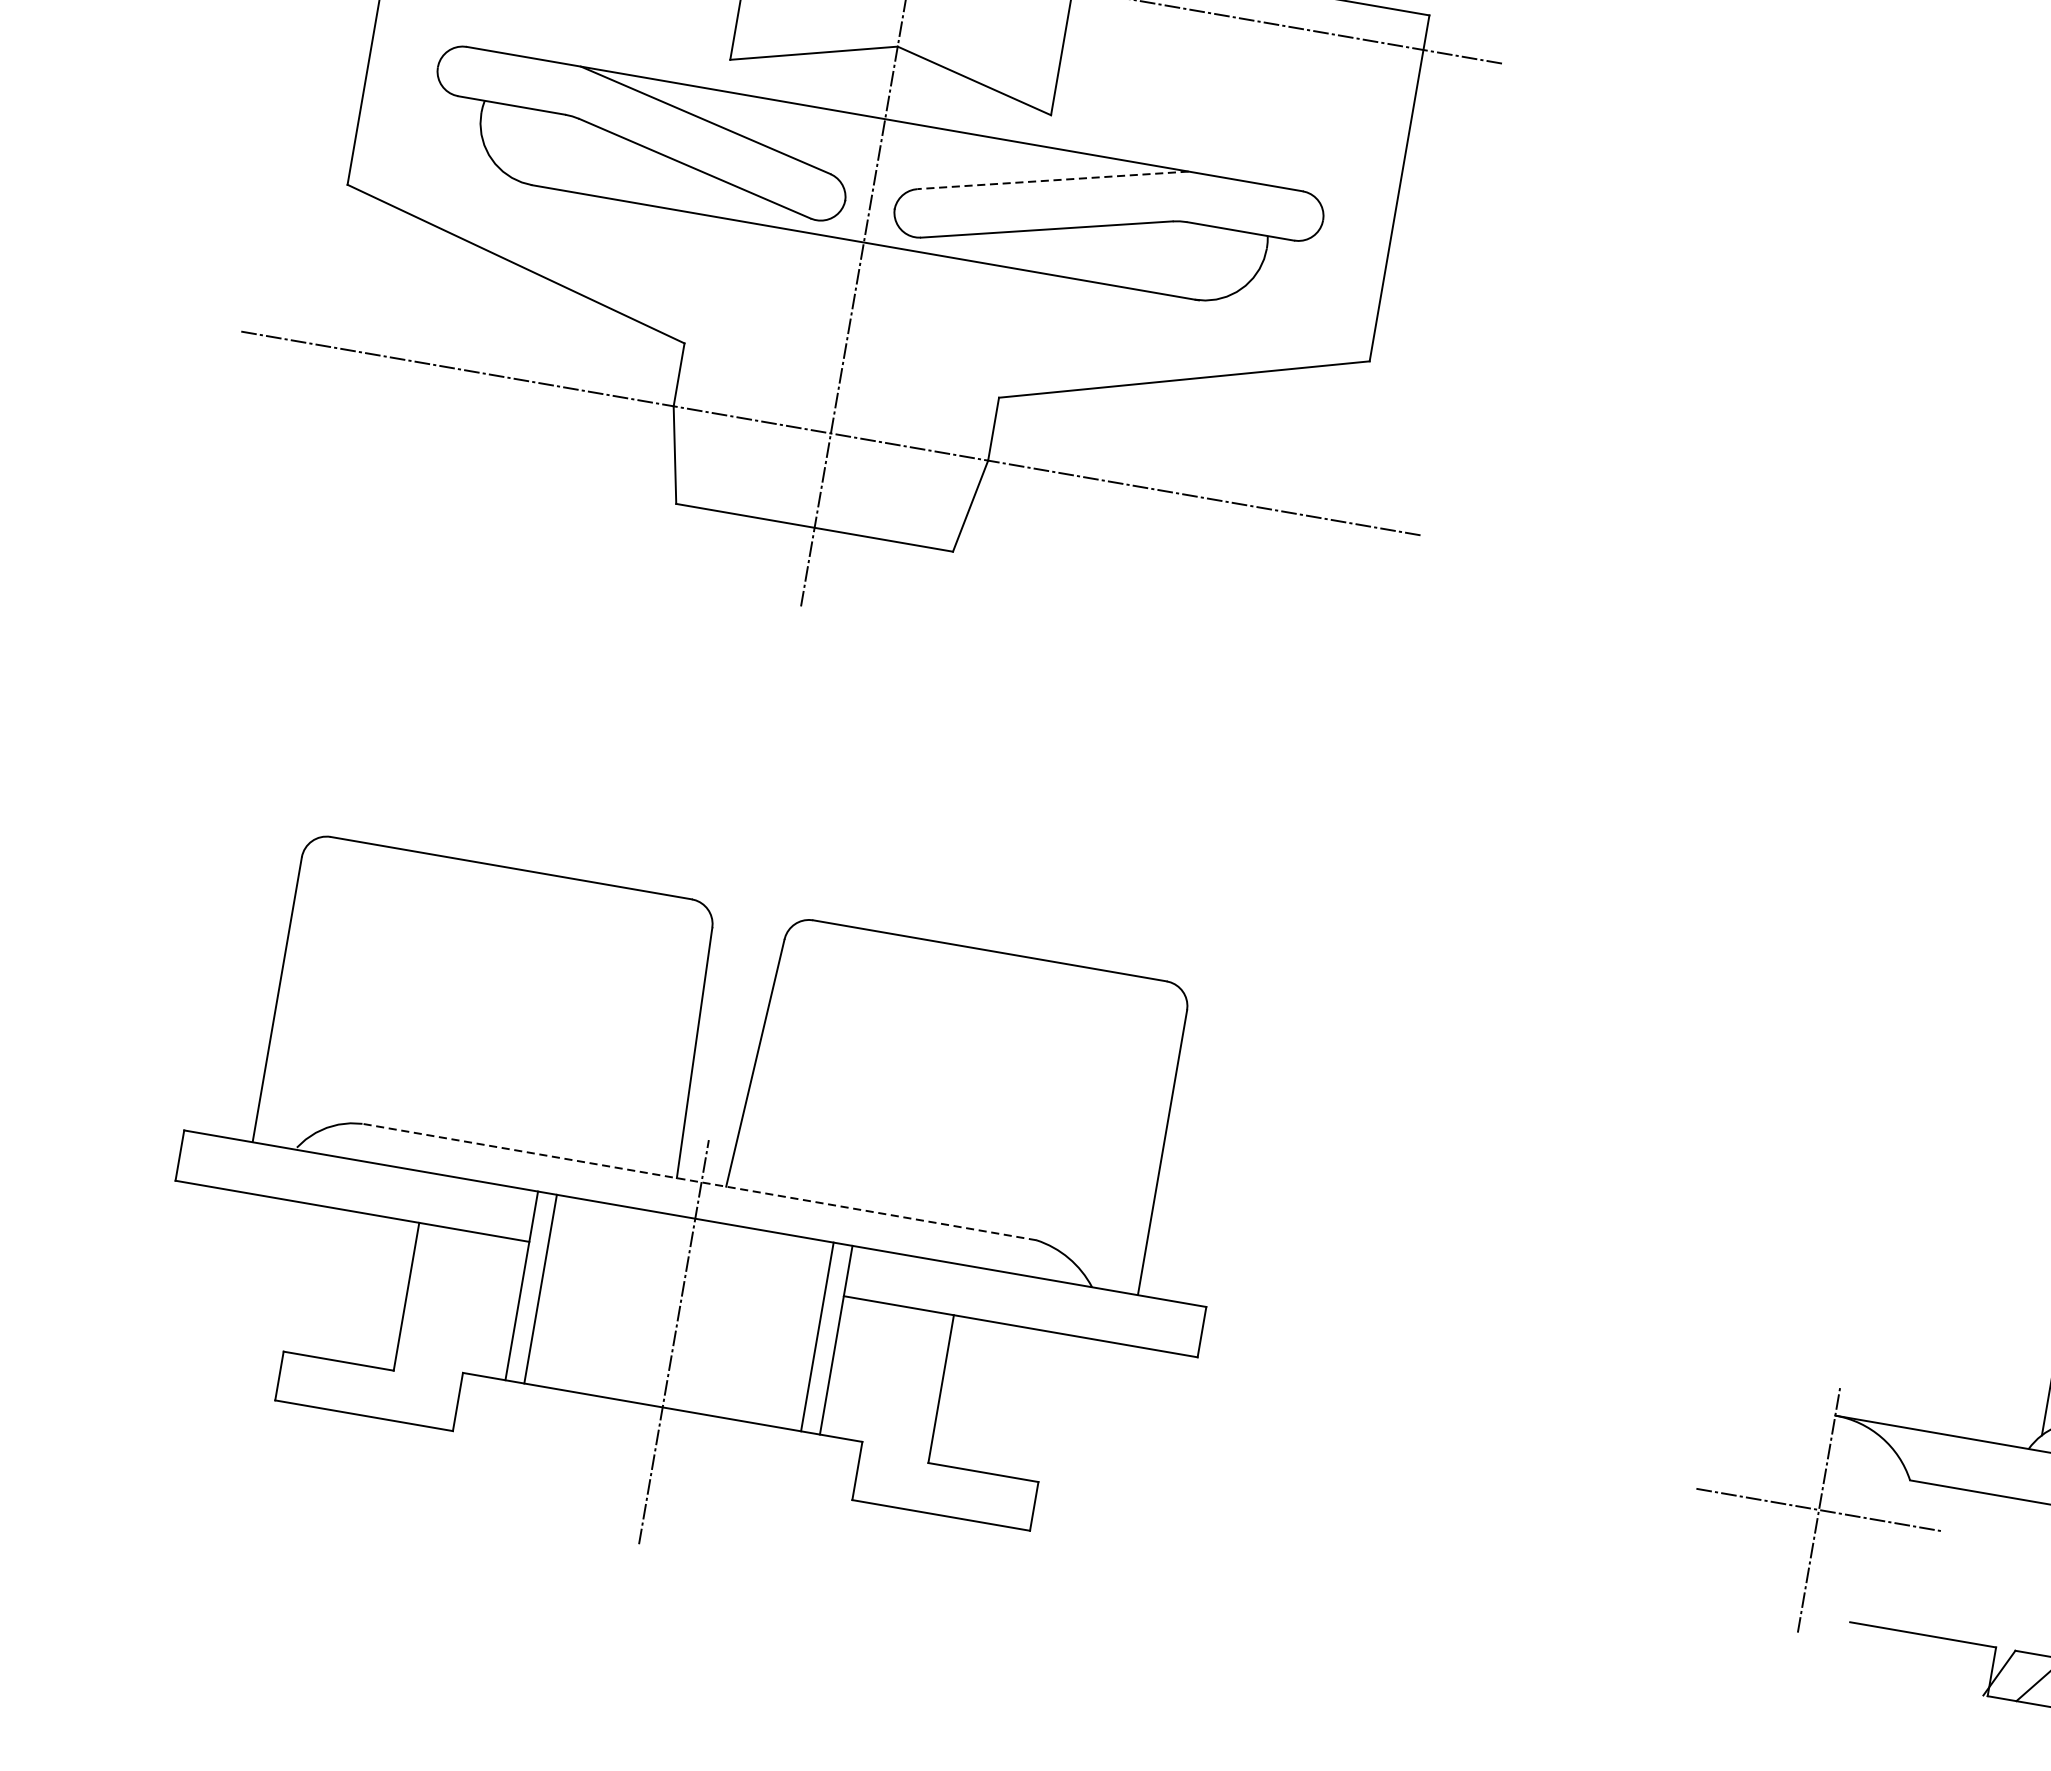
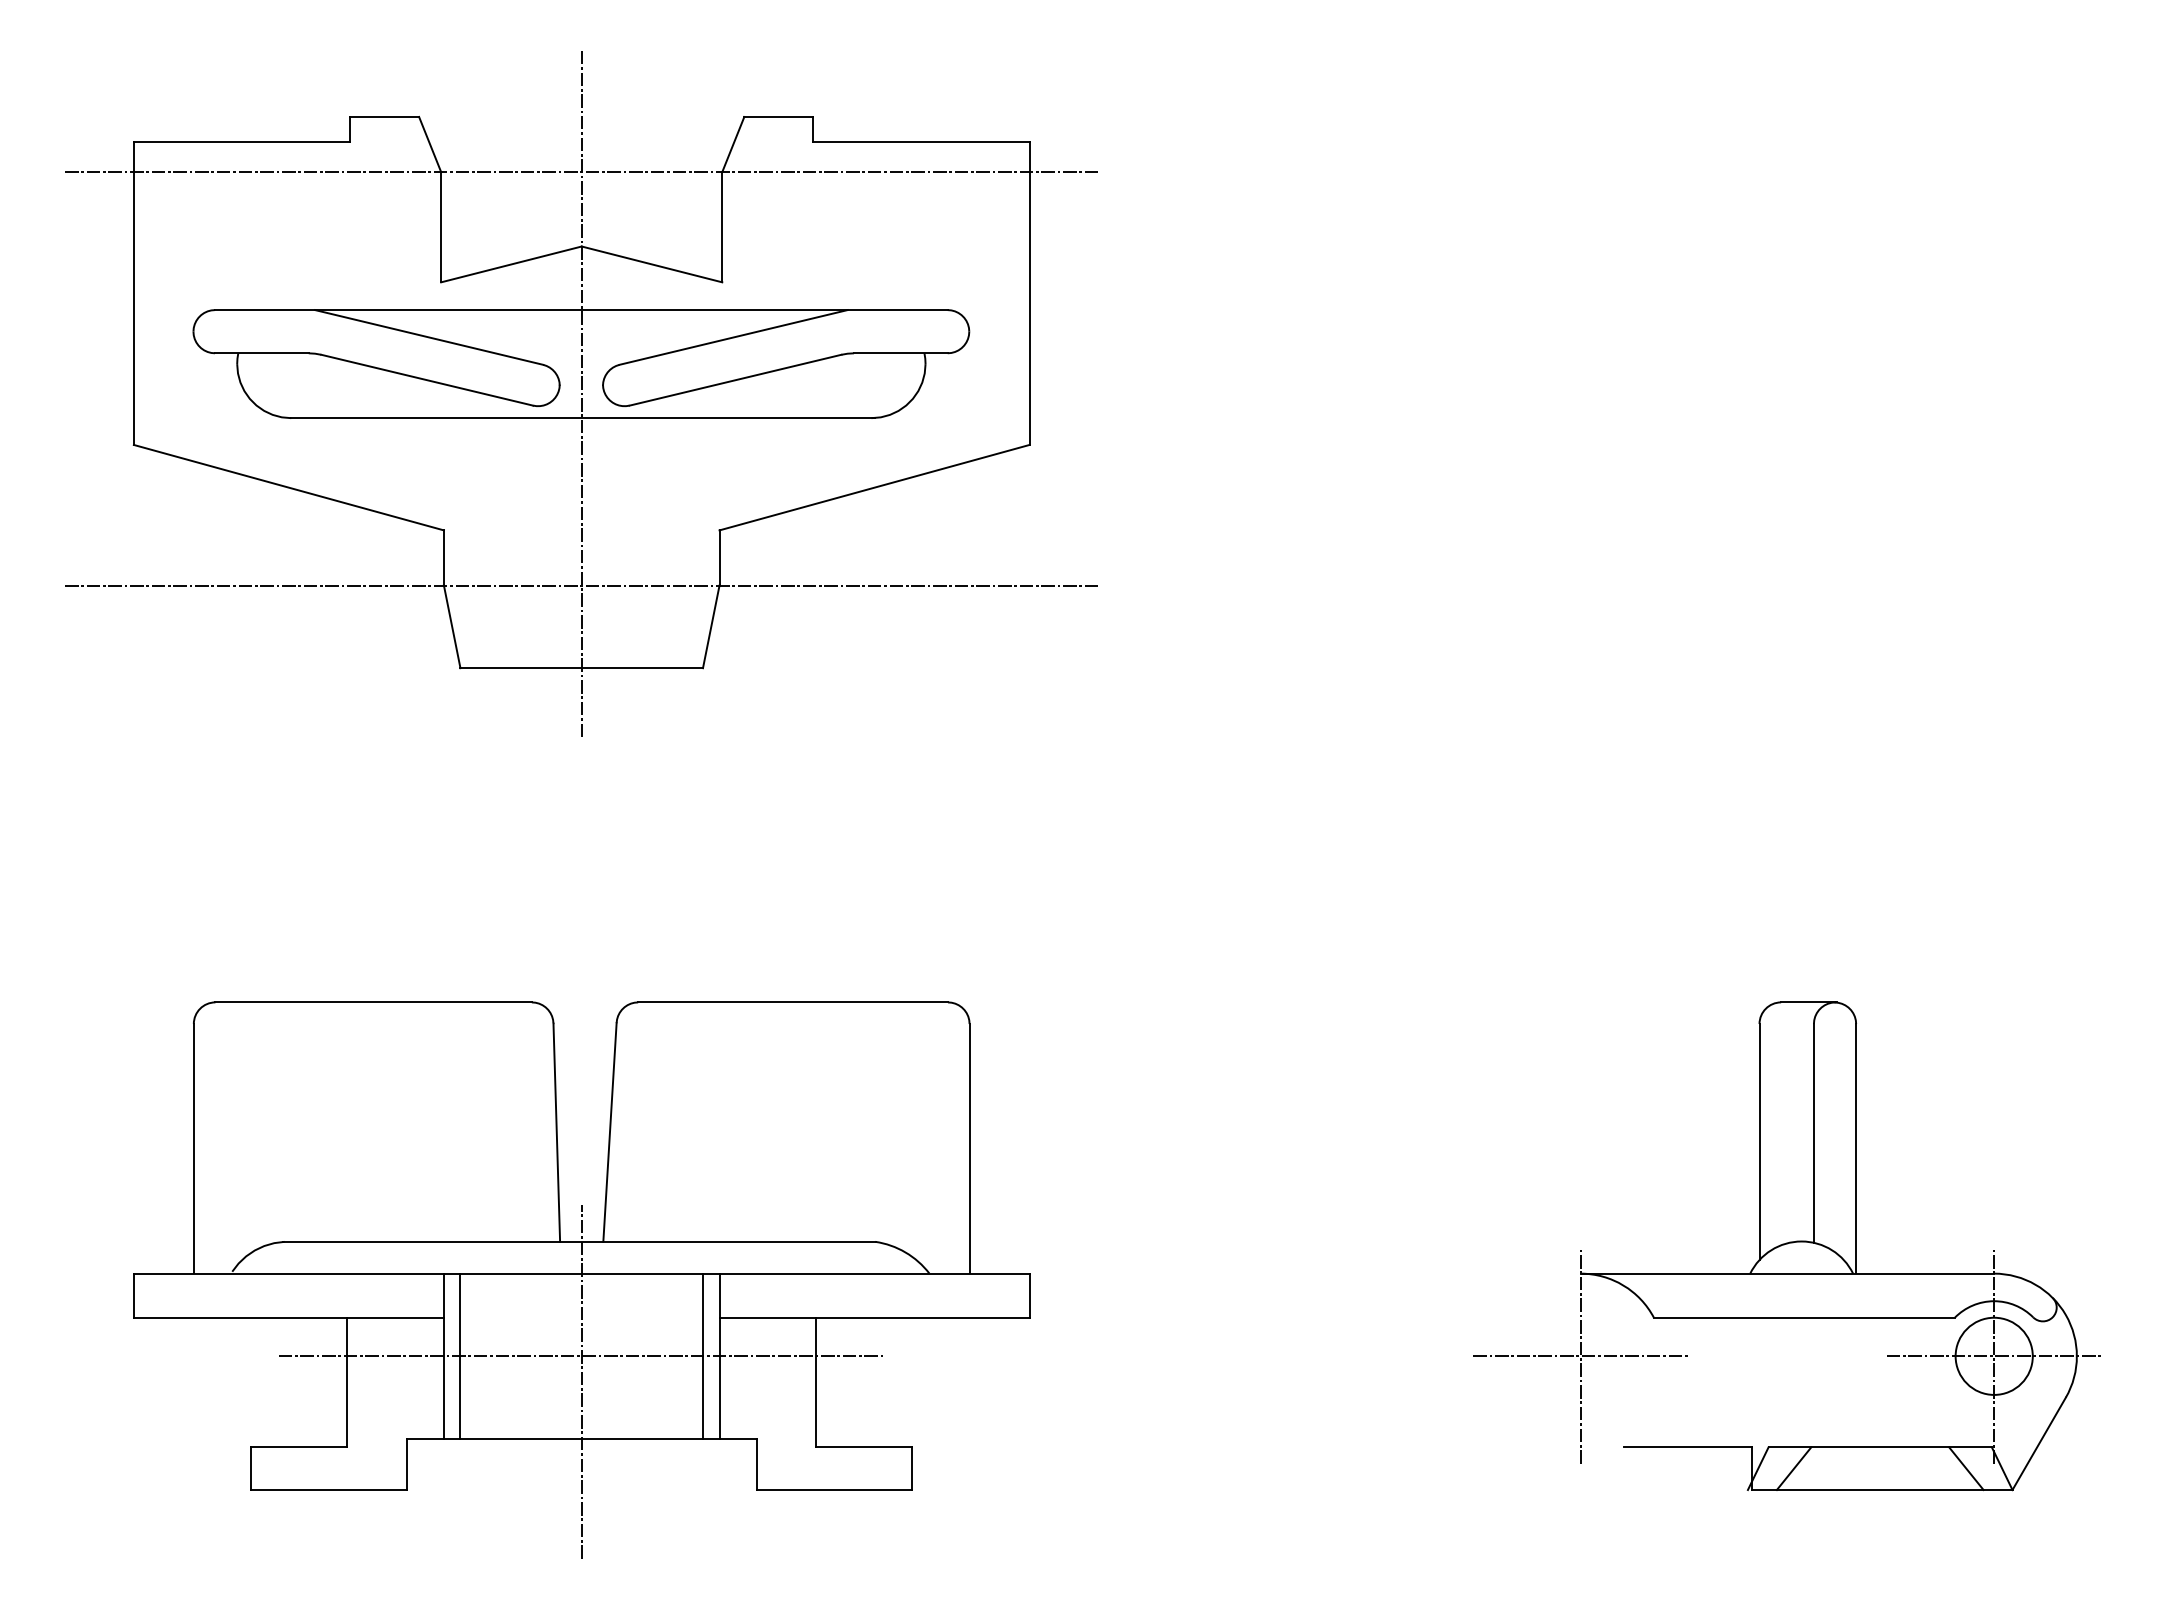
line: (1052, 180) -> (733, 337), dashed -> solid
line: (697, 1181) -> (578, 1241), dashed -> solid
line: (678, 1313) -> (581, 1356), added

